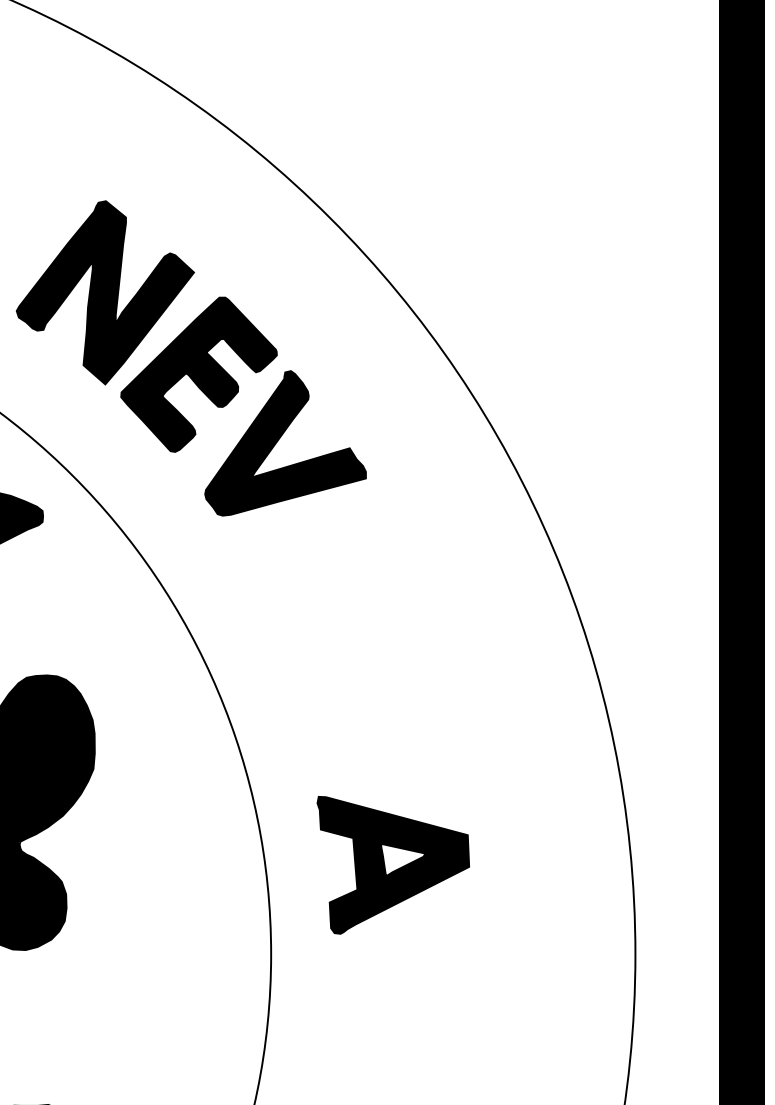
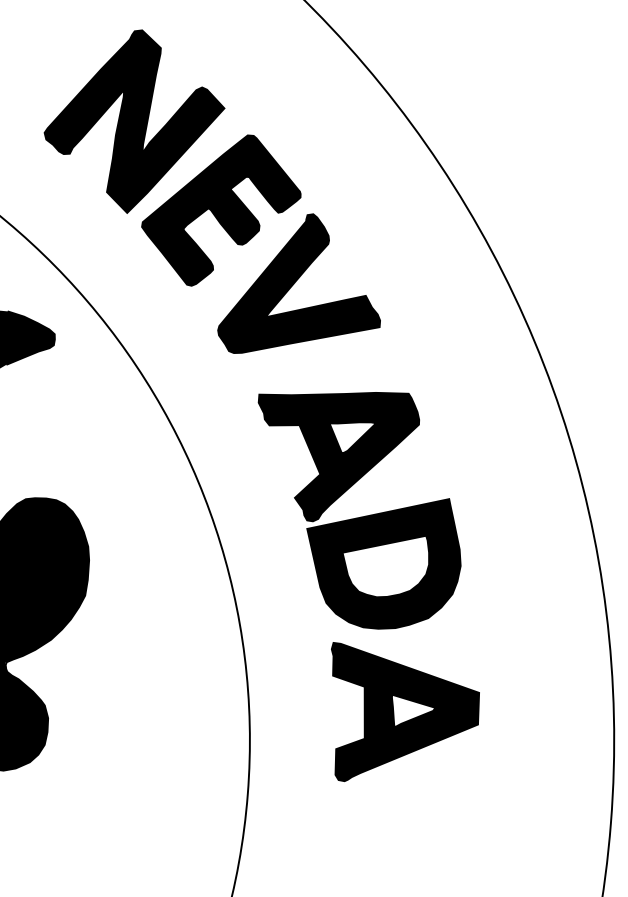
part: (362, 668) -> (361, 516), added
part: (392, 865) -> (401, 717), moved

